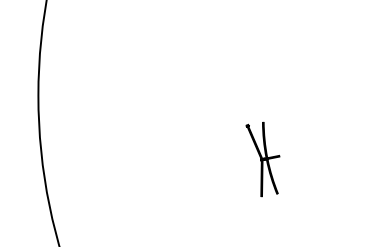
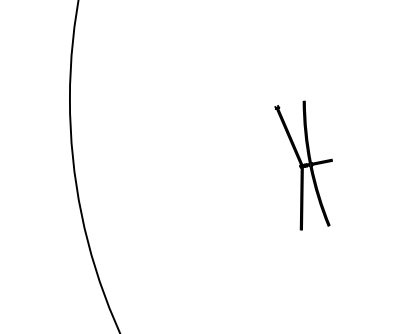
part: (262, 159) -> (303, 165), size x1.67

